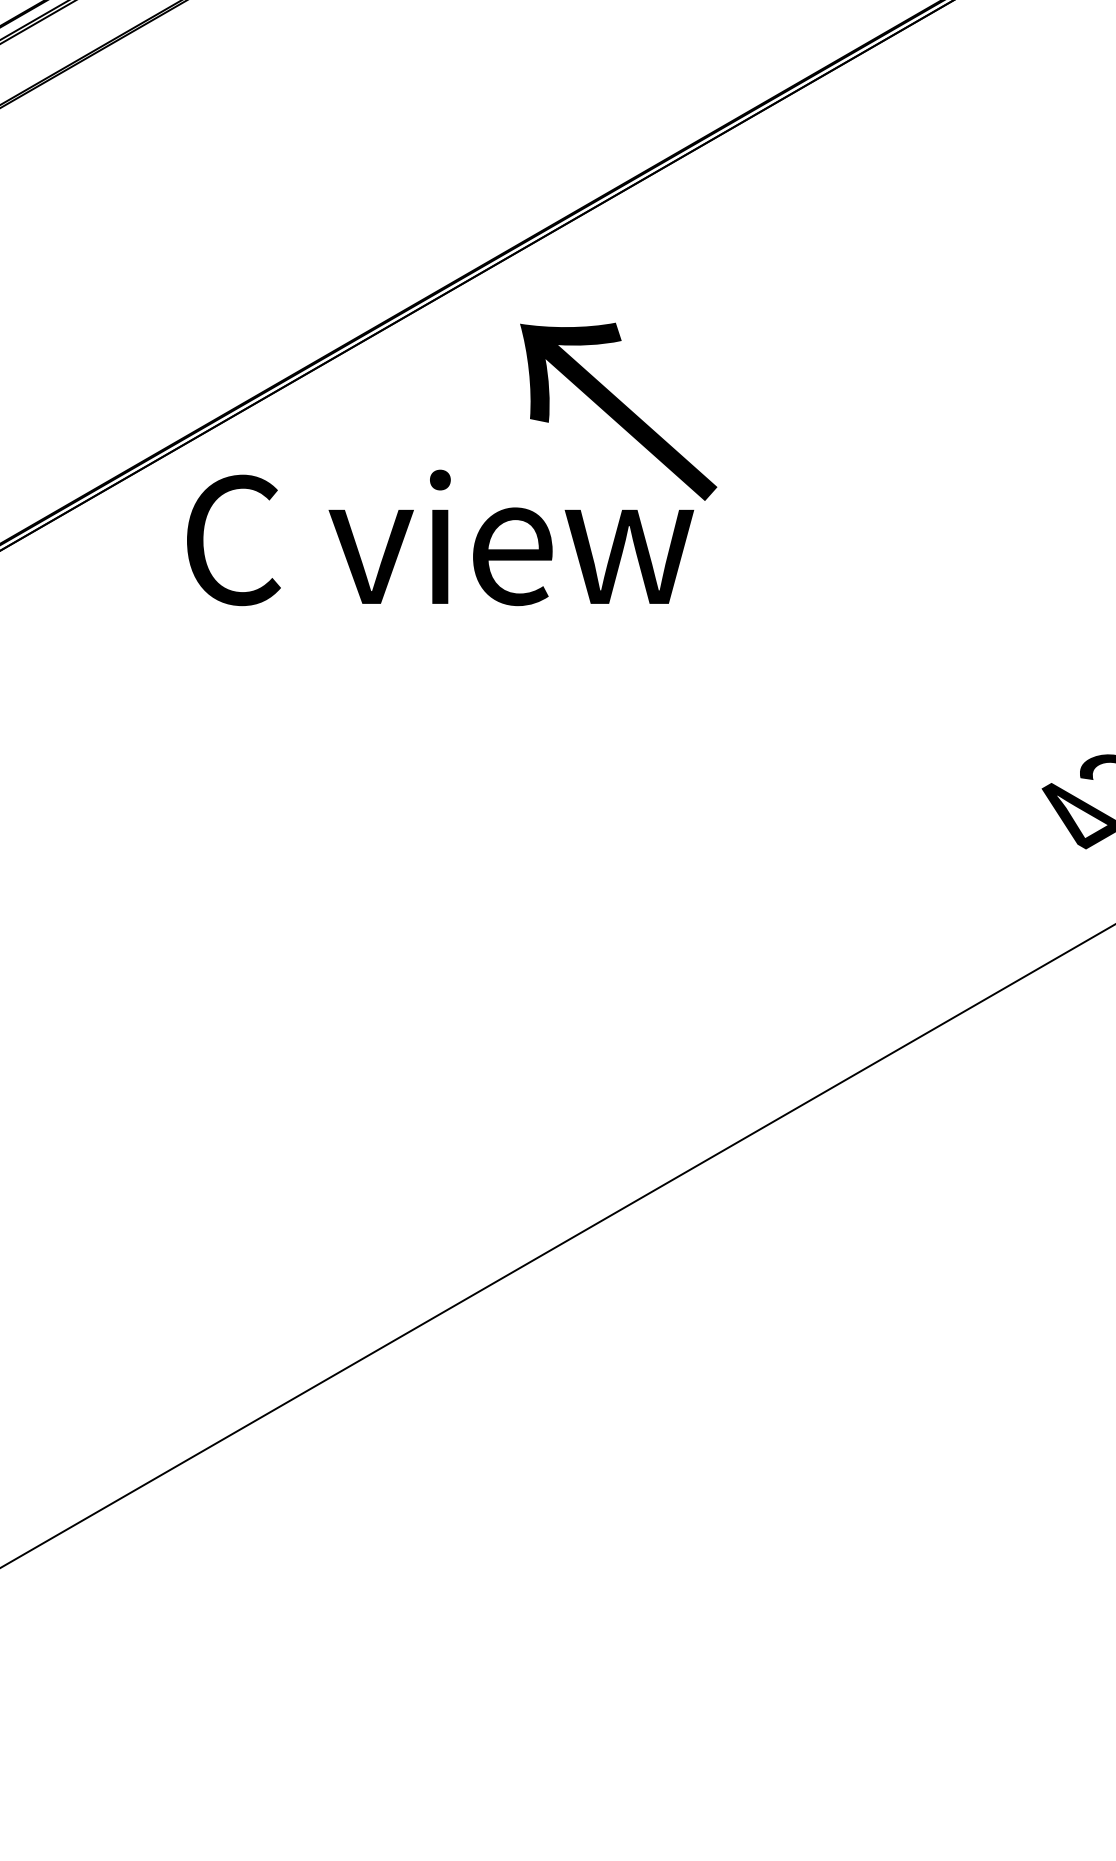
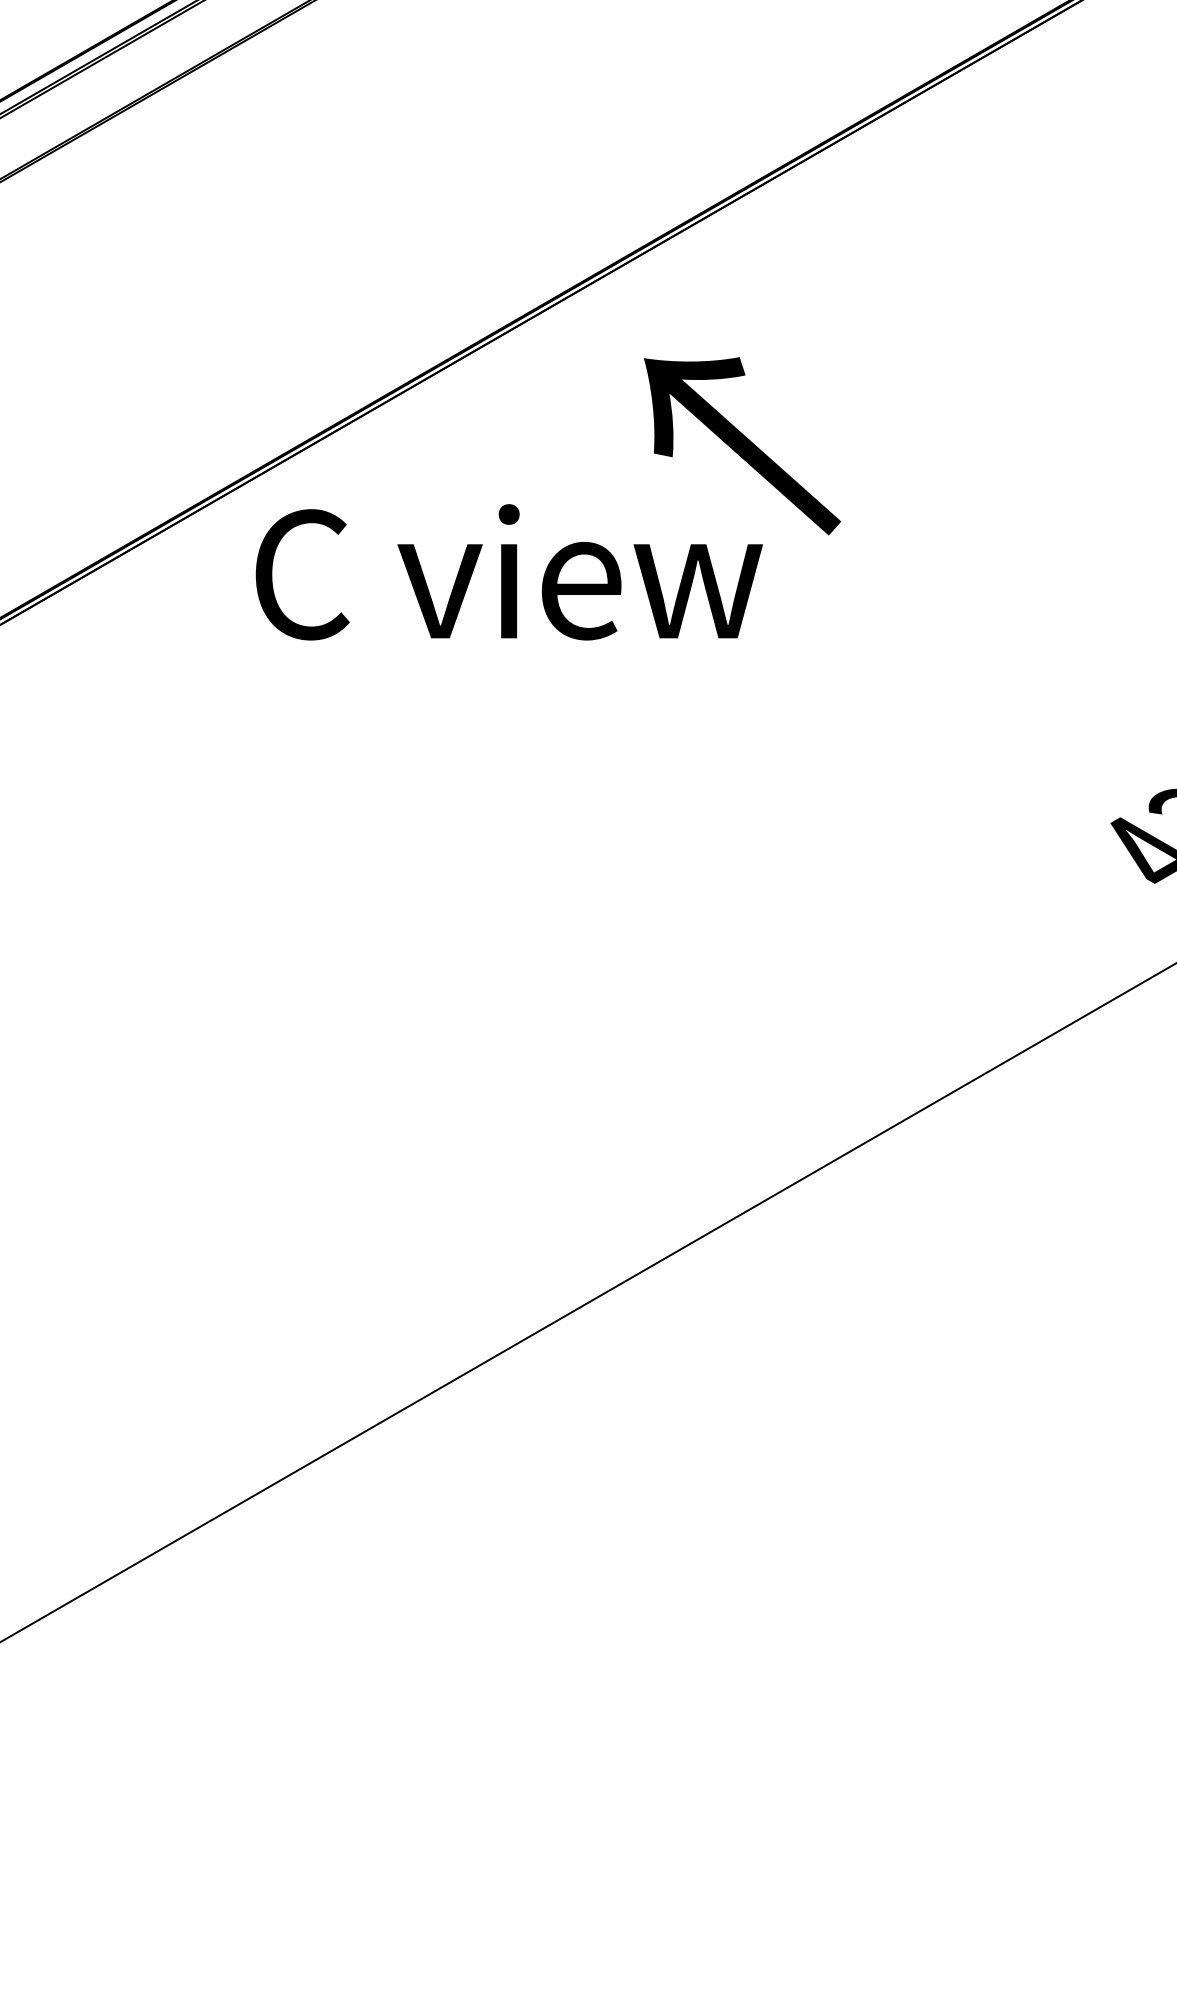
text: (618, 412) -> (742, 446), moved

